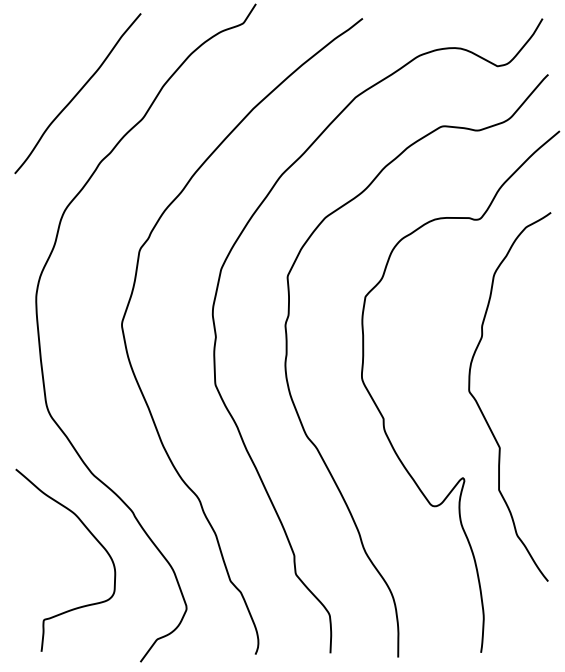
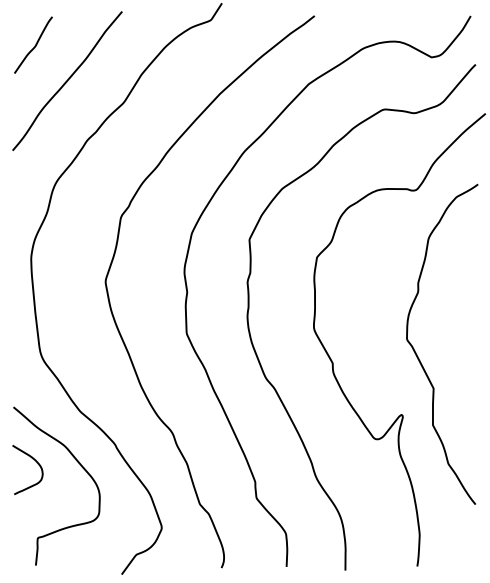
curve: (39, 52) -> (34, 45), added
curve: (43, 535) -> (37, 464), added

